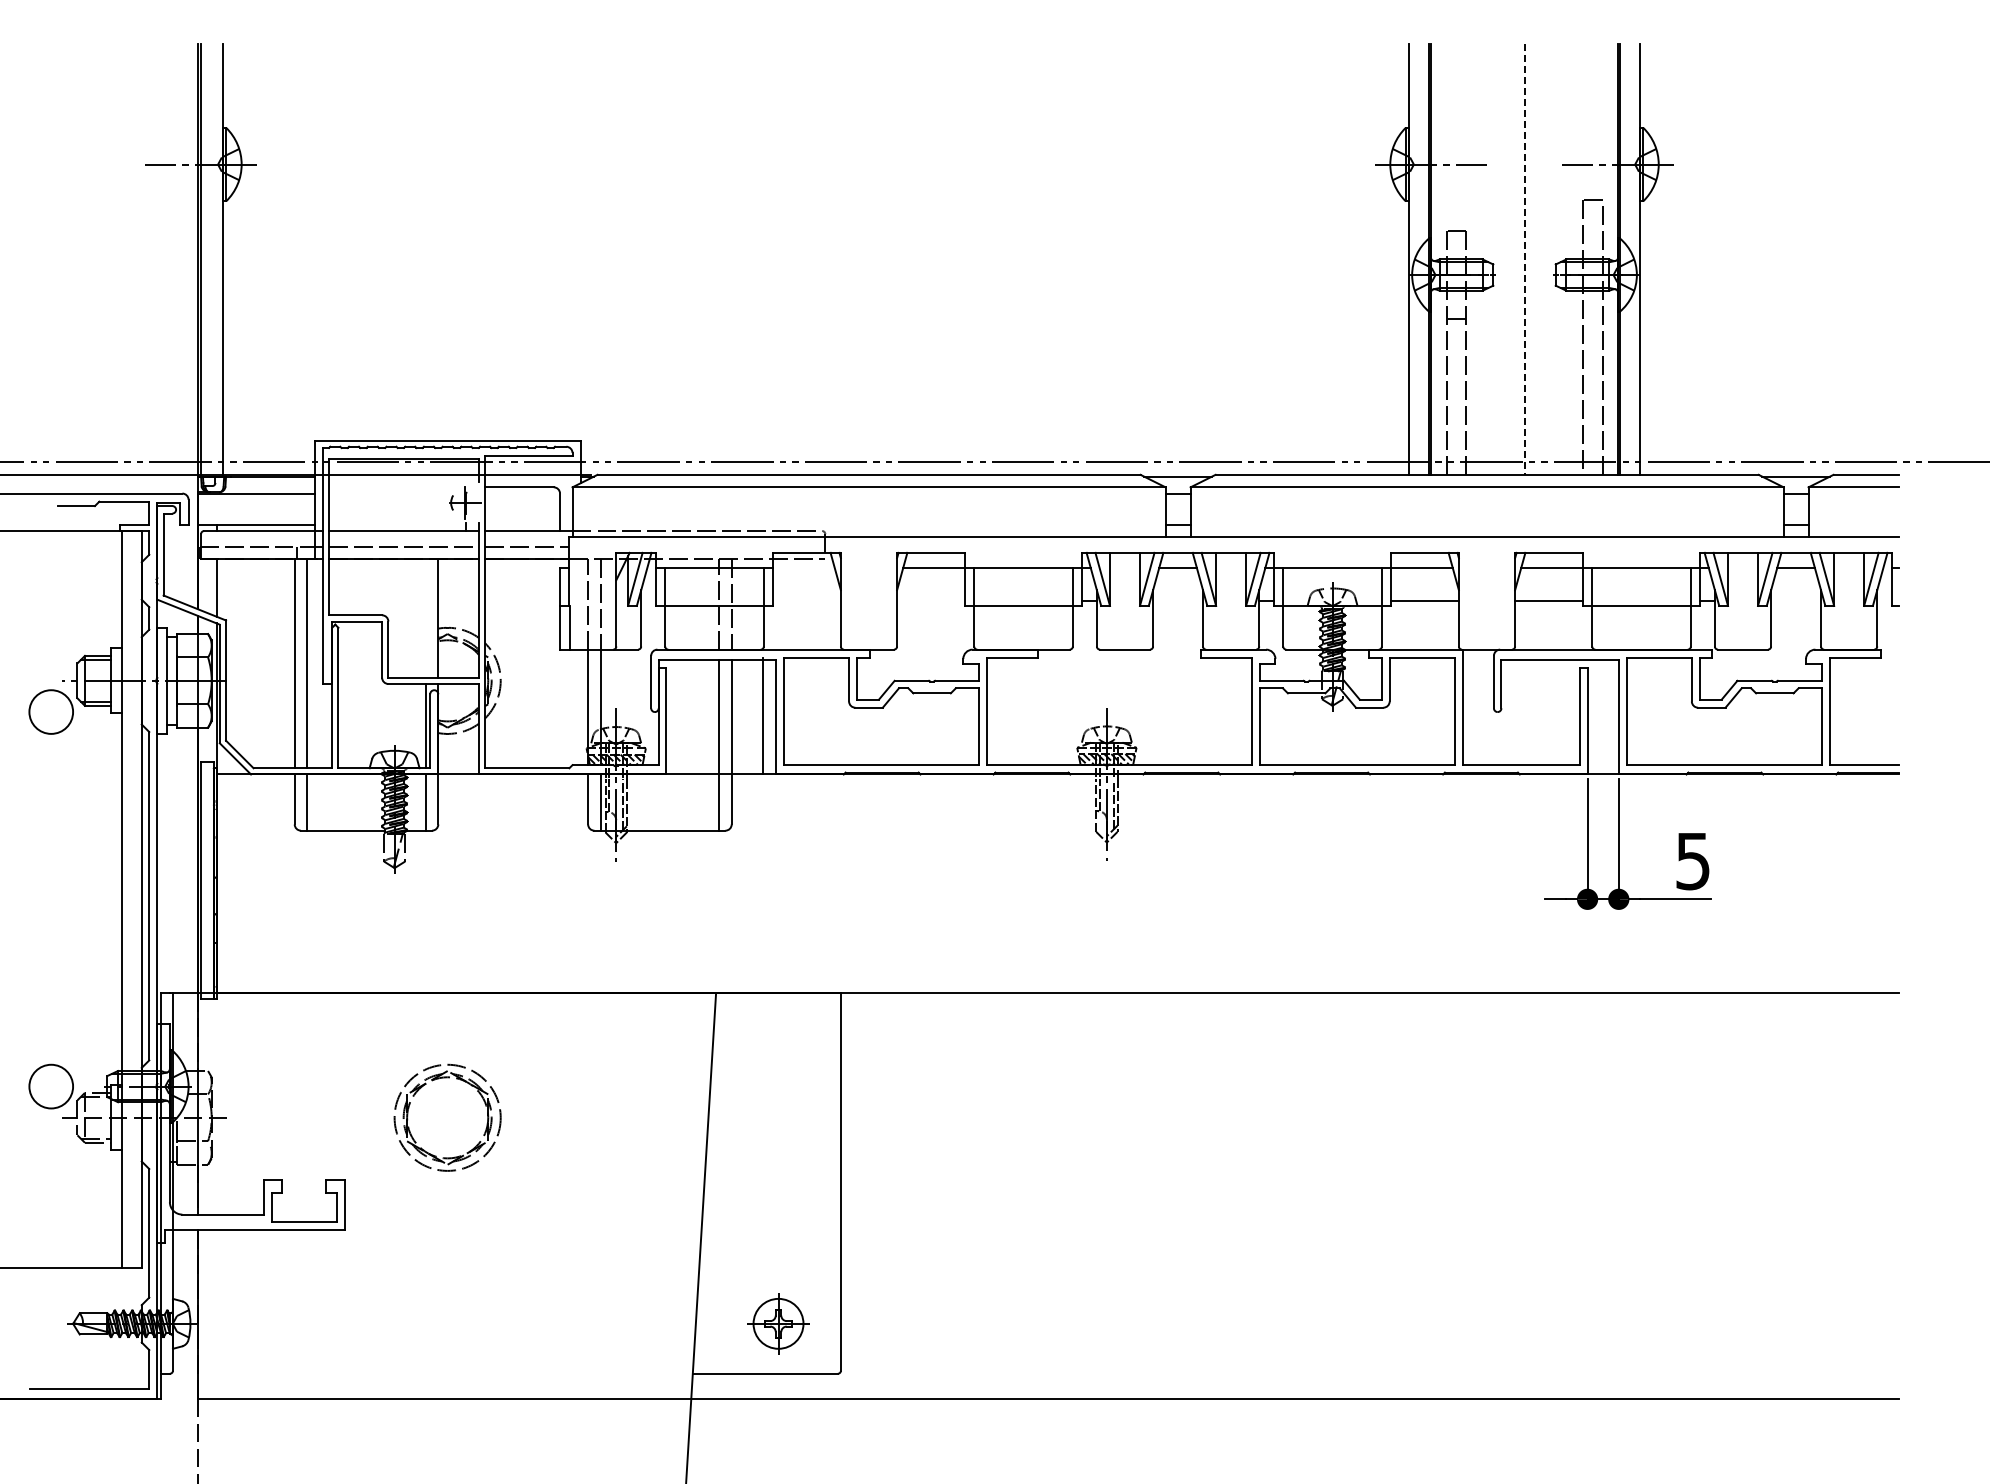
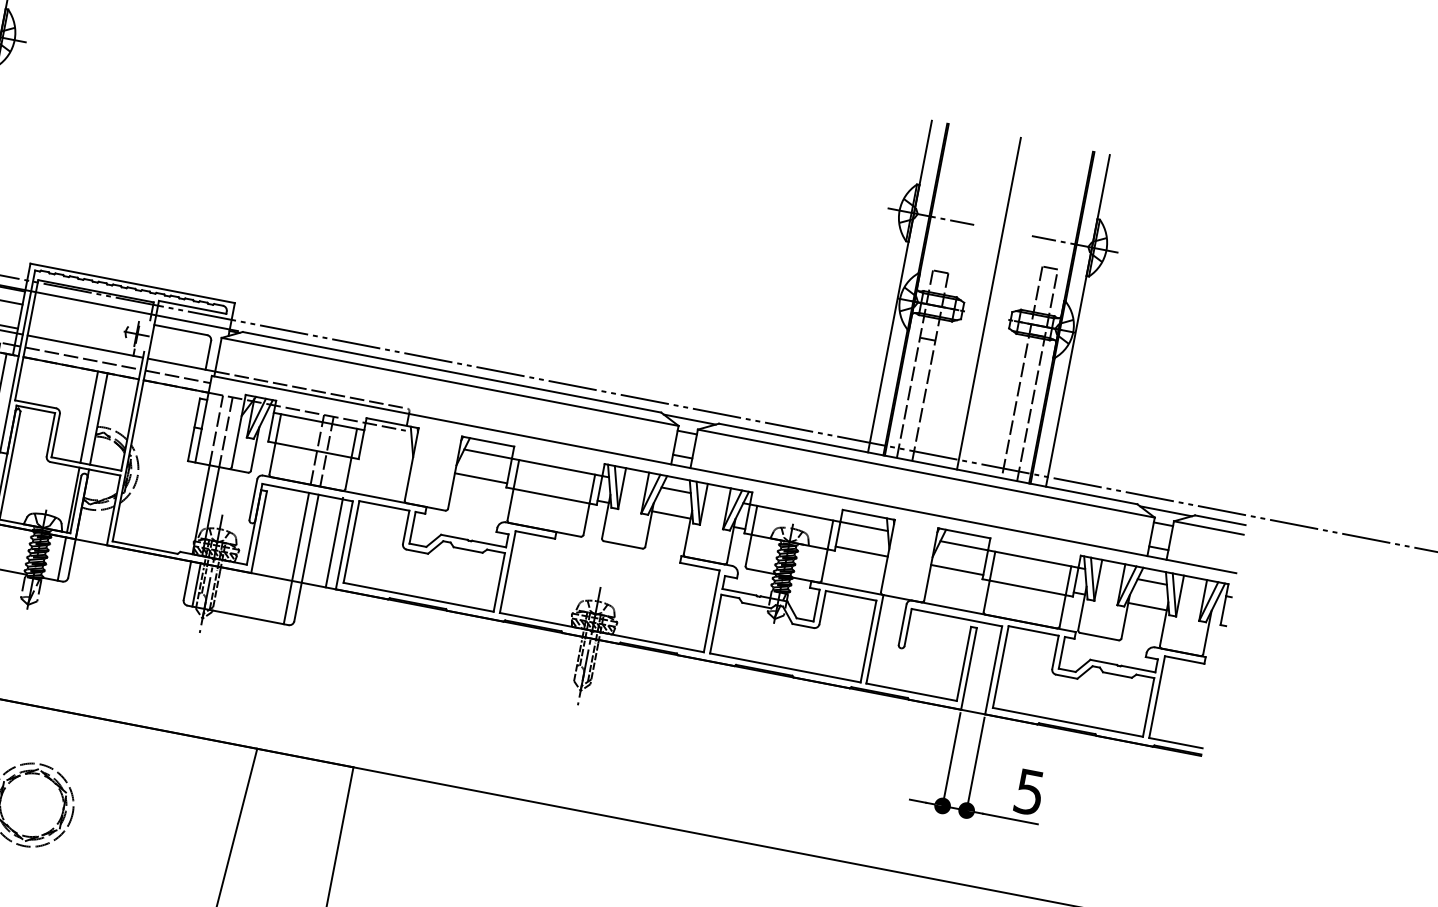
line: (1524, 260) -> (988, 304), dashed -> solid
line: (930, 600) -> (480, 478), added
line: (1178, 600) -> (671, 515), added
line: (1796, 600) -> (1147, 606), added
line: (425, 618) -> (88, 417), added

